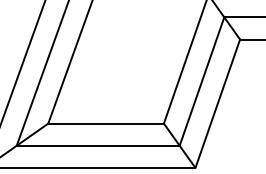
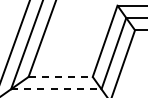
line: (107, 122) -> (61, 76), solid -> dashed
line: (98, 146) -> (56, 89), solid -> dashed

